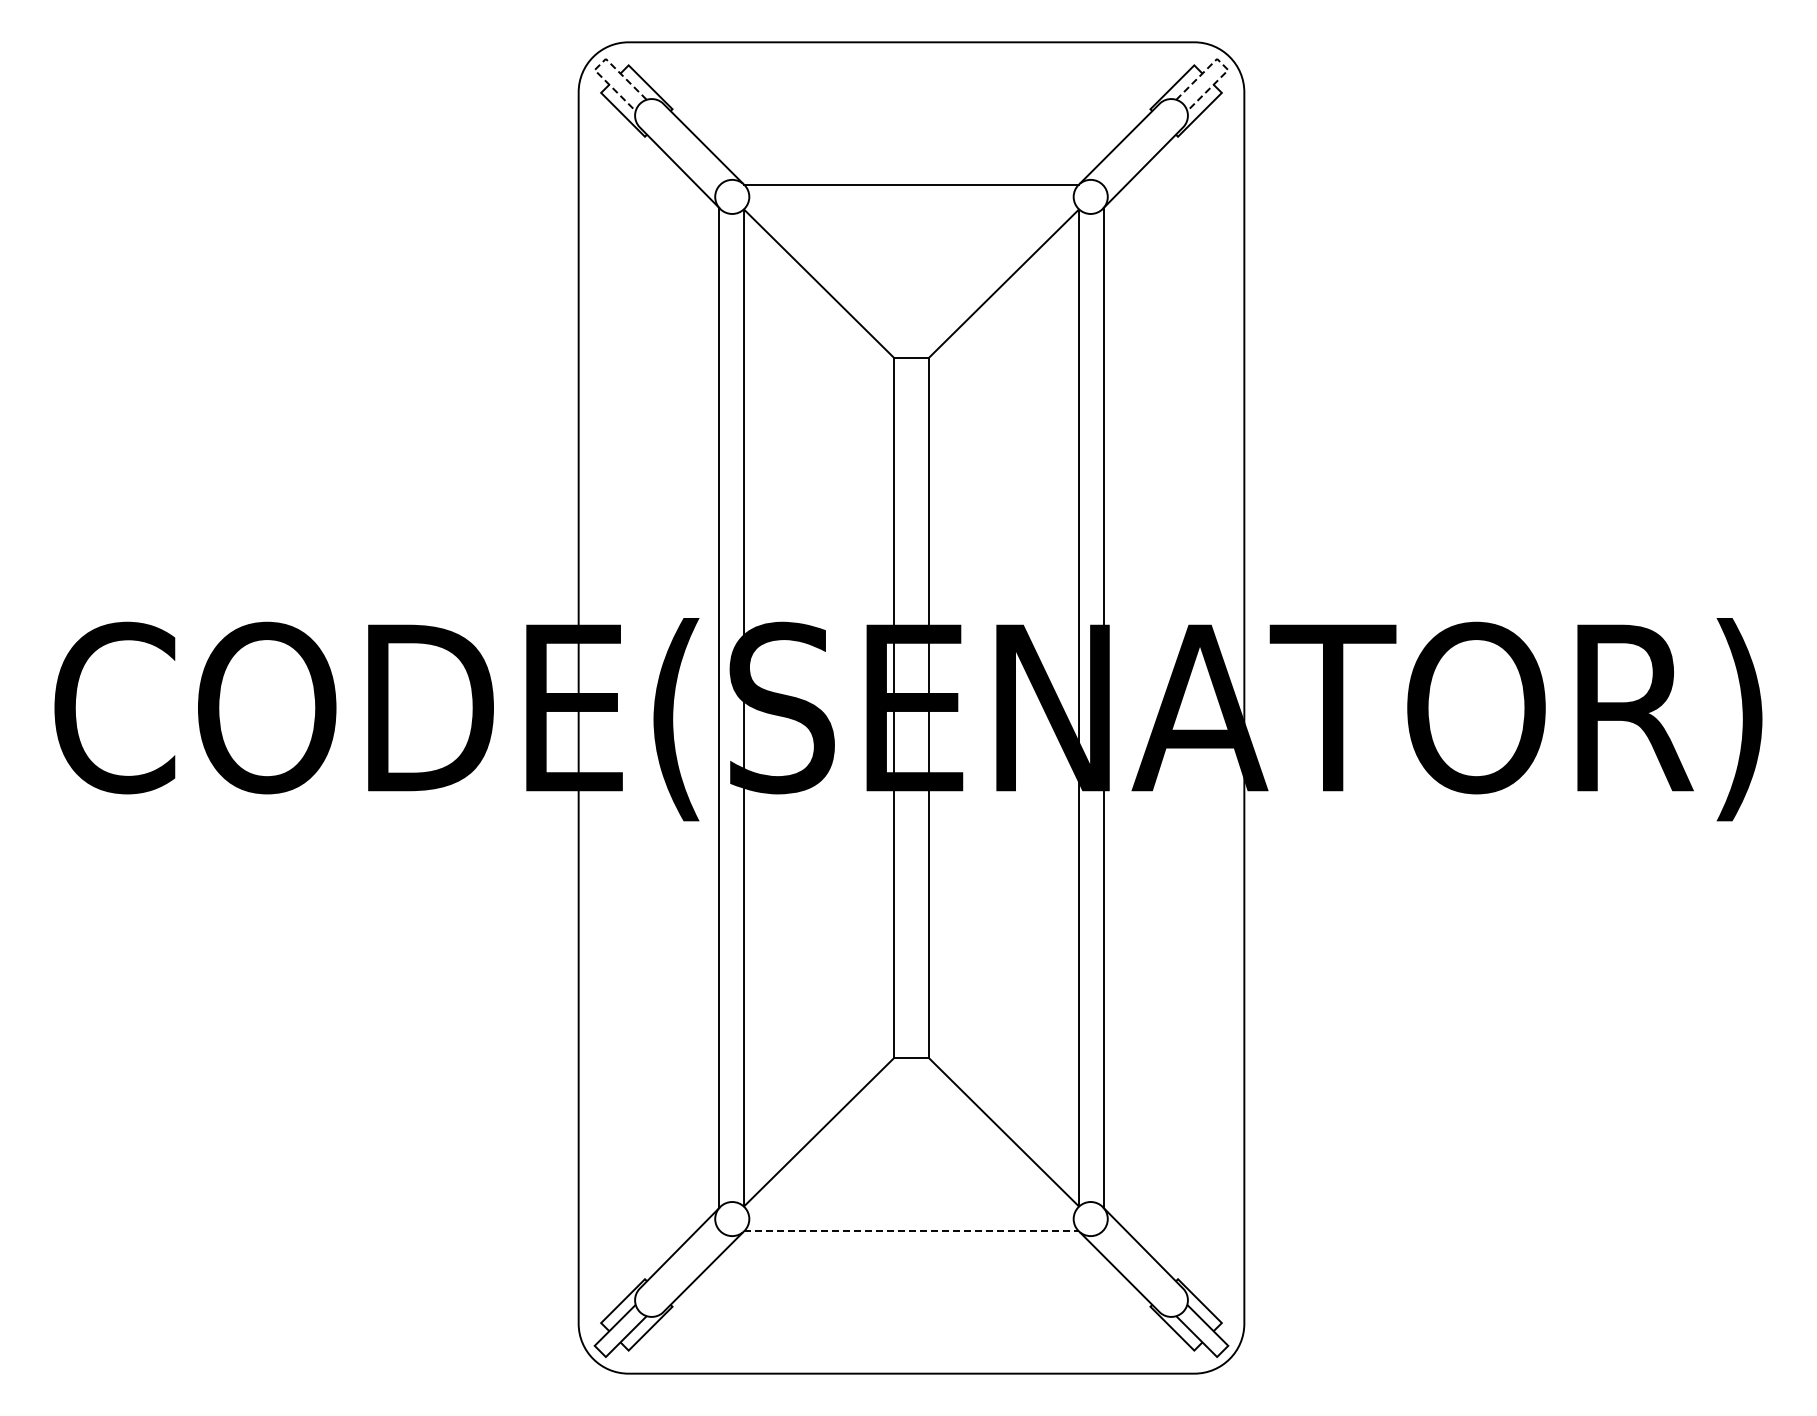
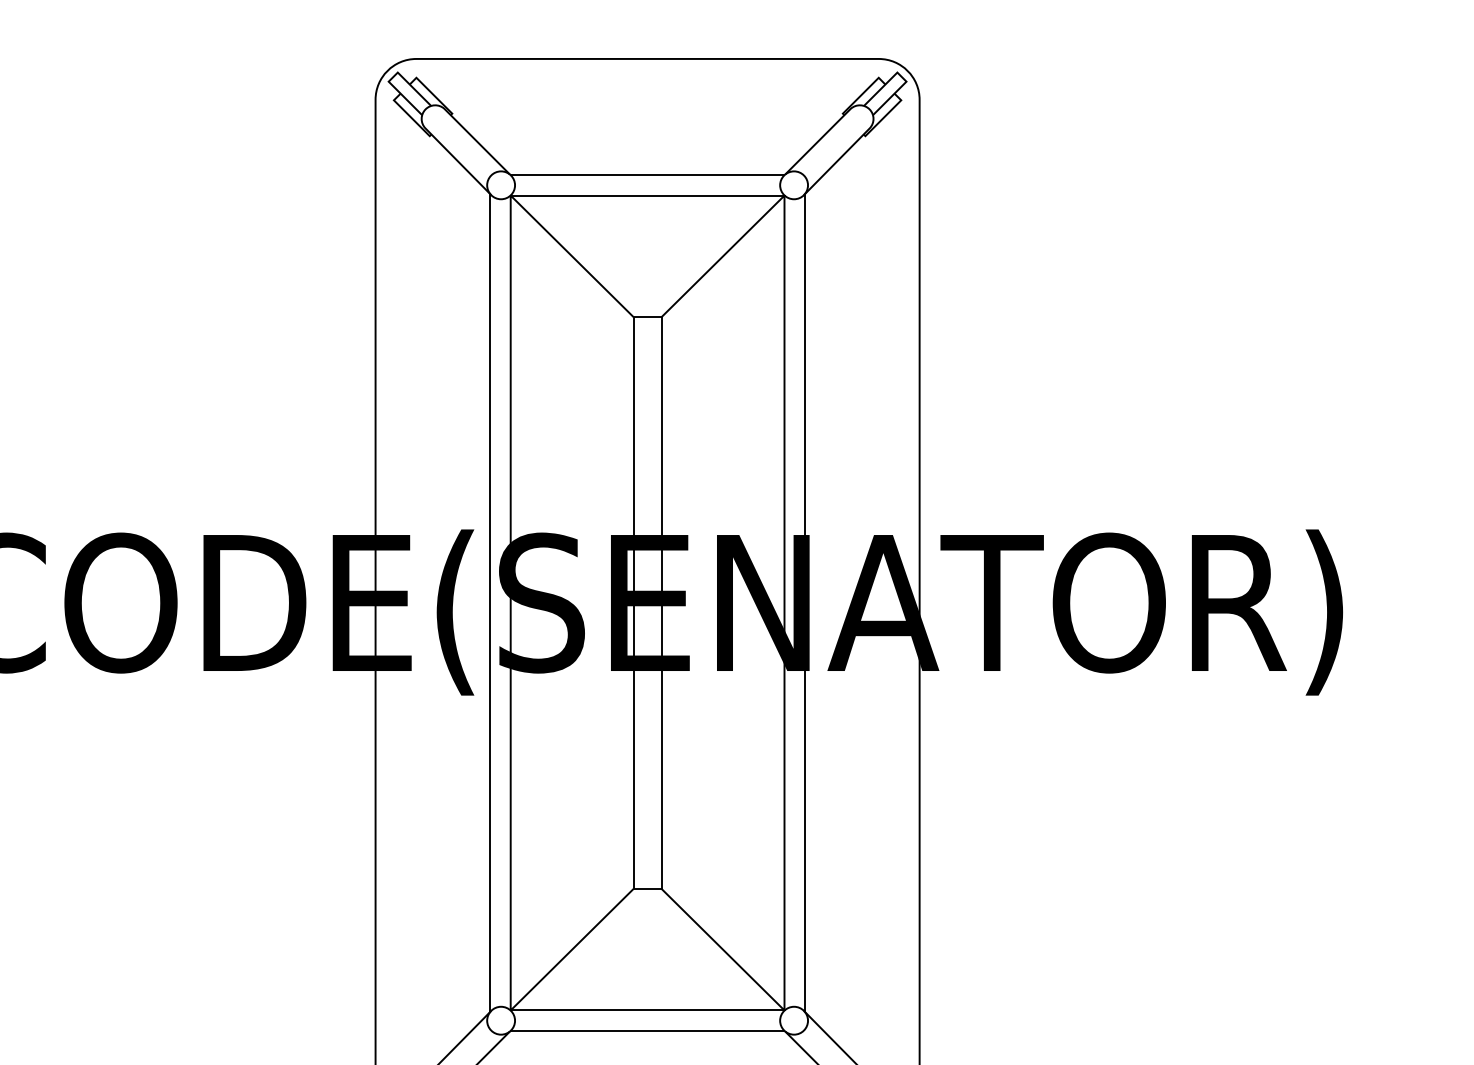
line: (599, 65) -> (392, 77), dashed -> solid
line: (1223, 65) -> (902, 77), dashed -> solid
line: (911, 209) -> (647, 195), added
line: (911, 1206) -> (647, 1010), added
line: (912, 1231) -> (648, 1030), dashed -> solid

